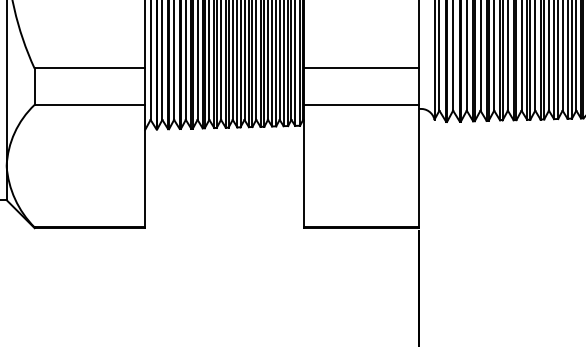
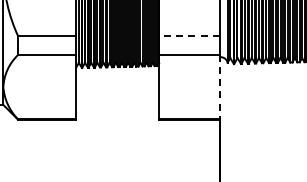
line: (359, 67) -> (188, 35), solid -> dashed
line: (418, 166) -> (219, 87), solid -> dashed

